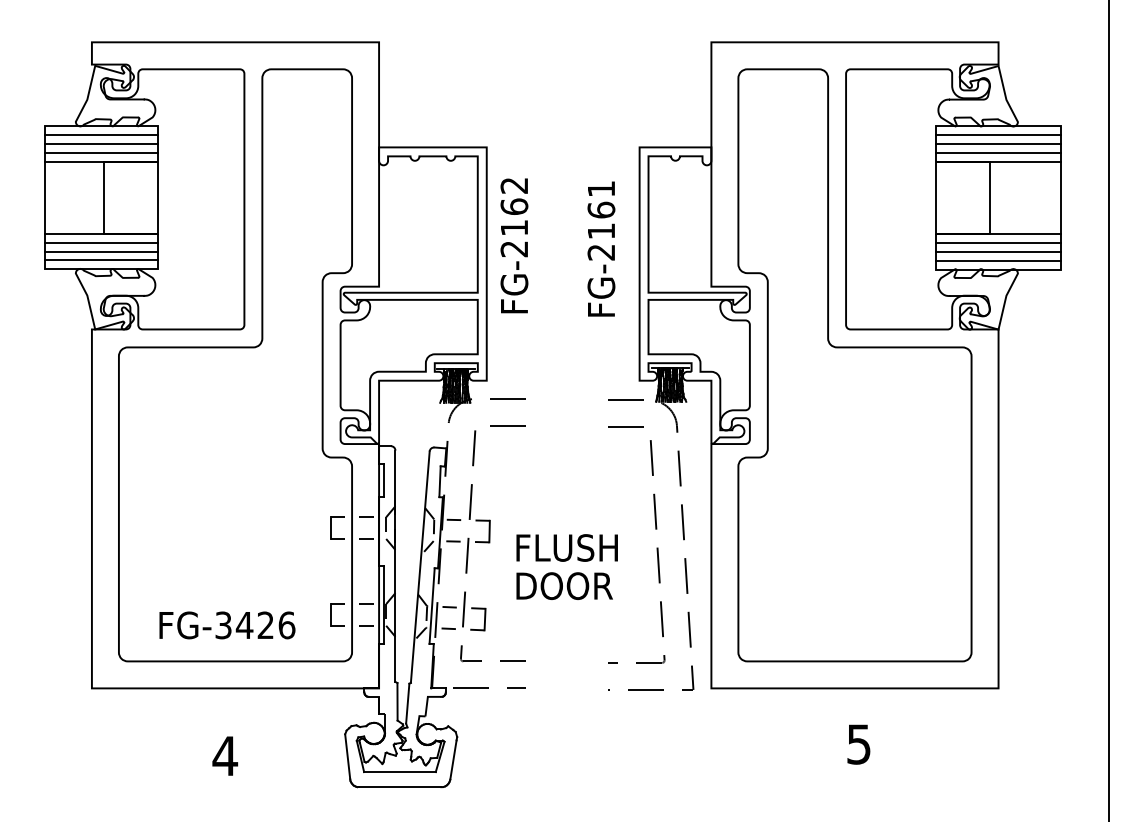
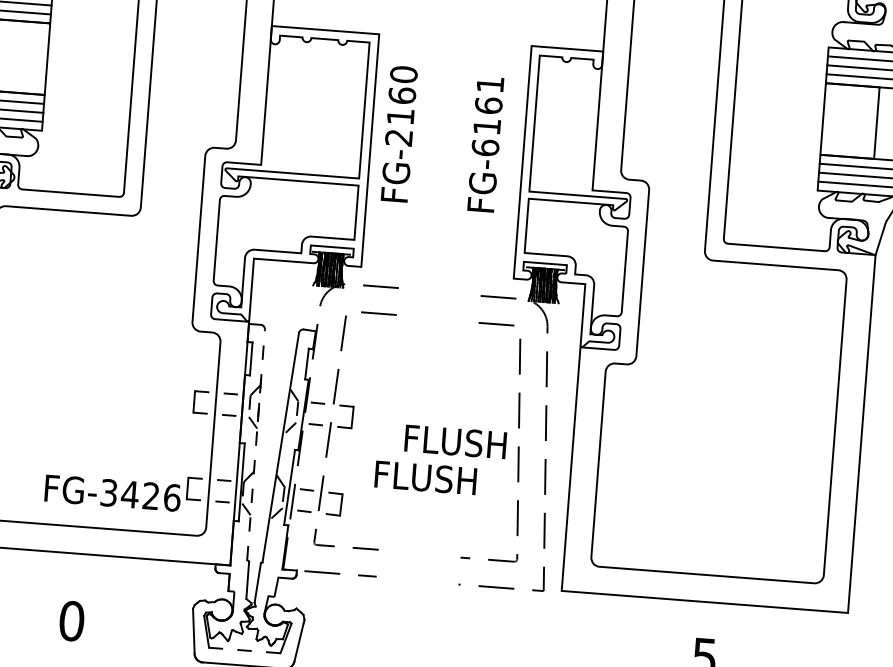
text: (514, 185) -> (403, 74), FG-2162 -> FG-2160
text: (601, 252) -> (485, 147), FG-2161 -> FG-6161
text: (566, 547) -> (454, 441), moved
line: (395, 566) -> (256, 445), solid -> dashed
text: (568, 586) -> (427, 478), DOOR -> FLUSH
text: (227, 625) -> (112, 493), moved
text: (225, 755) -> (72, 620), 4 -> 0
line: (399, 772) -> (244, 650), solid -> dashed

